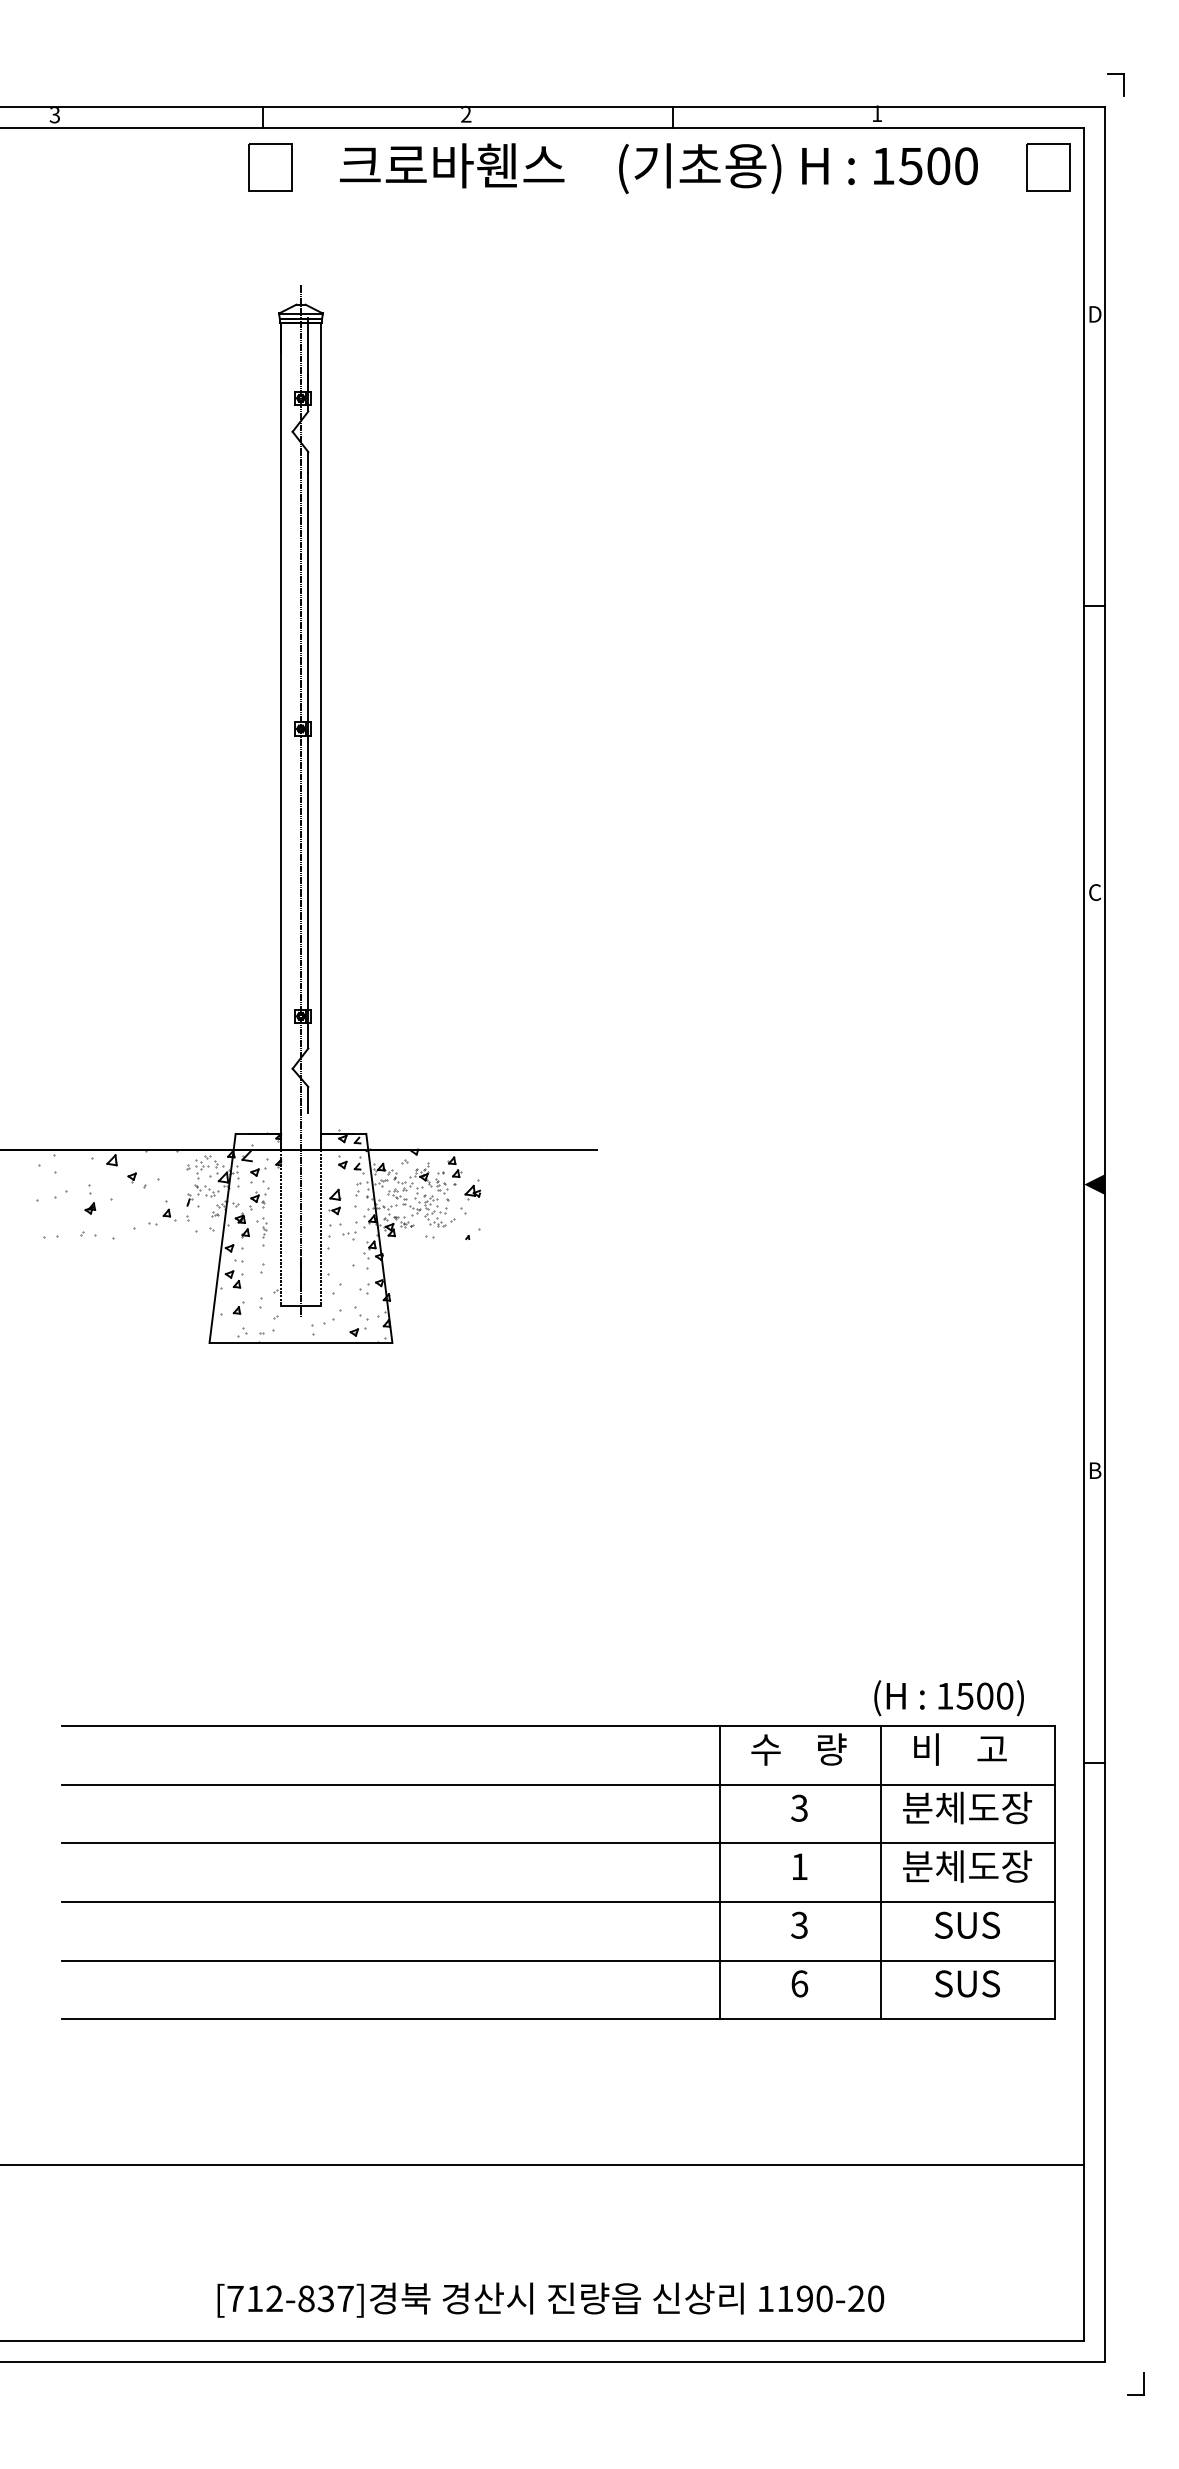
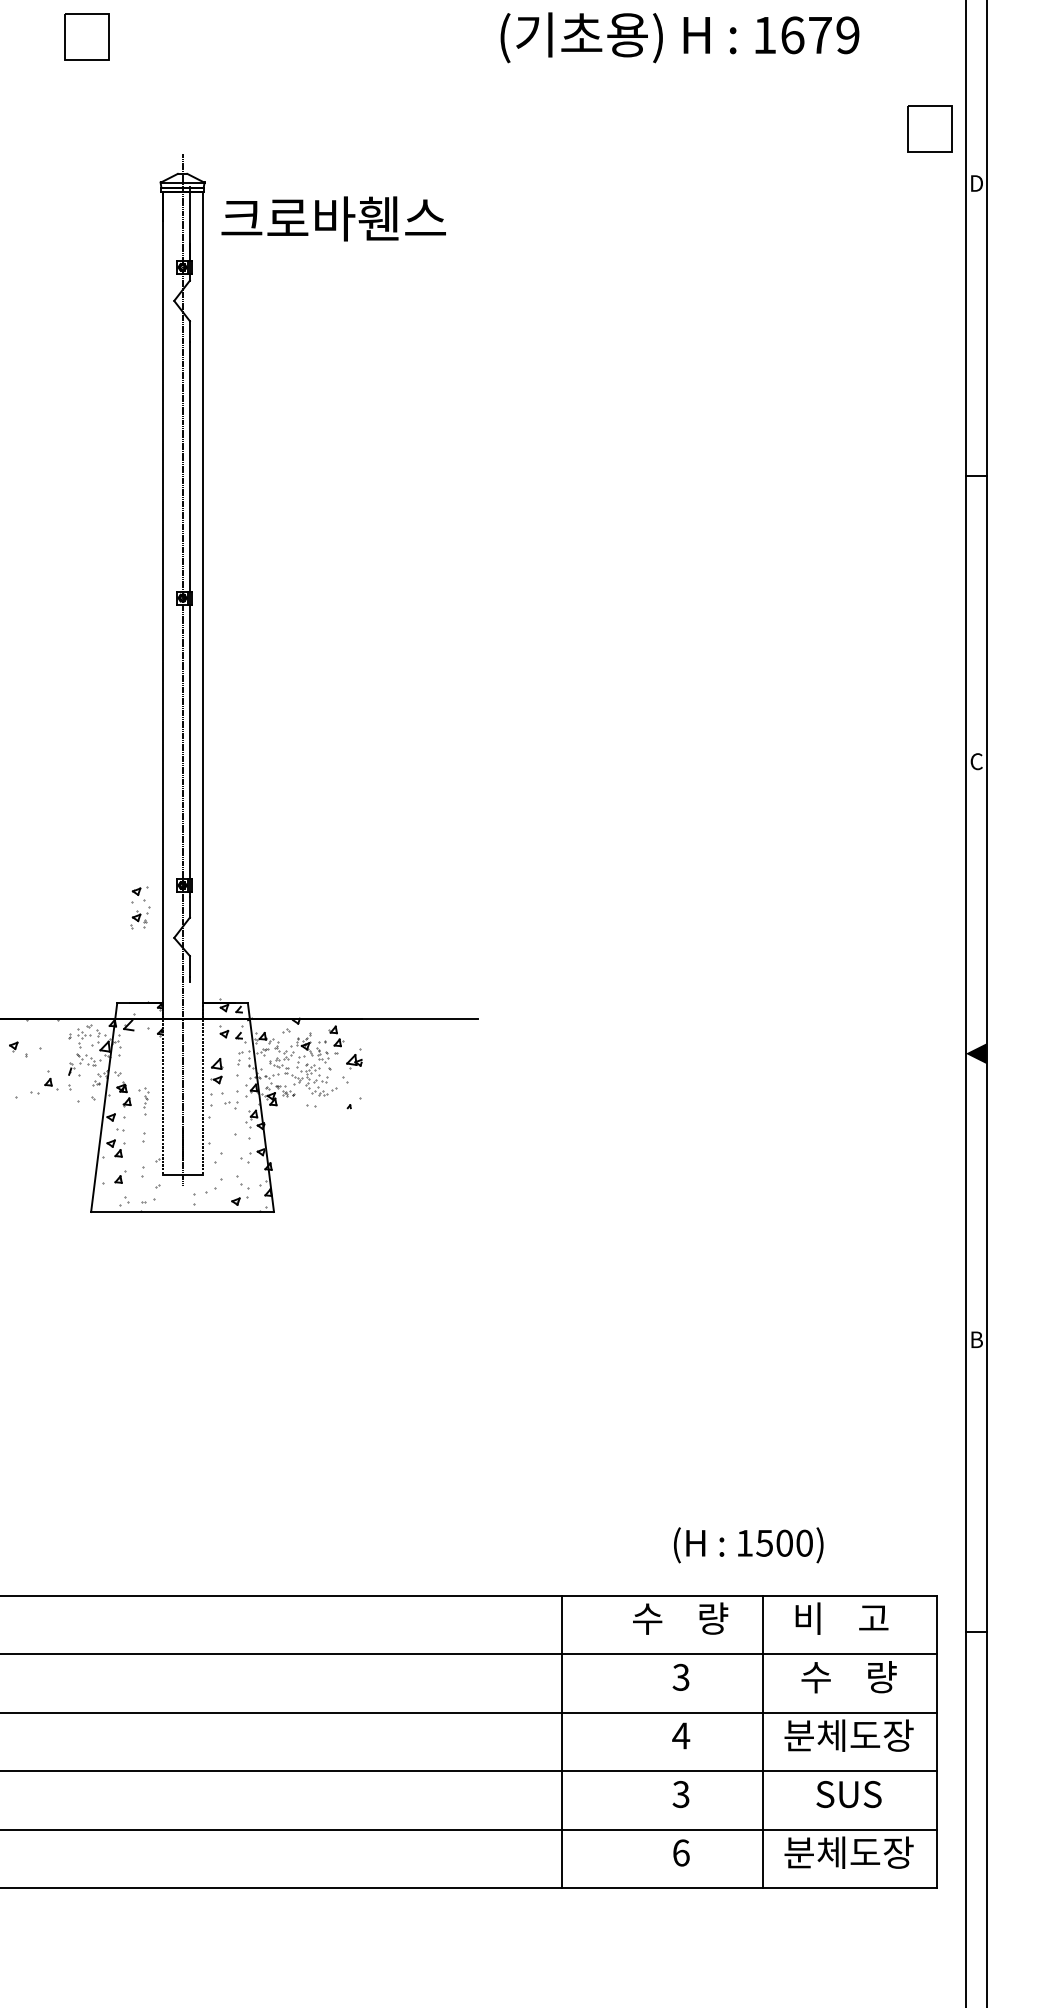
text: (452, 165) -> (334, 218), moved
text: (938, 166) -> (820, 35), 1500 -> 1679
part: (270, 167) -> (87, 36), moved
part: (1048, 167) -> (930, 128), moved
part: (259, 1188) -> (141, 907), moved
text: (948, 1698) -> (748, 1545), moved
text: (967, 1807) -> (849, 1676), 분체도장 -> 수    량
text: (799, 1866) -> (681, 1735), 1 -> 4
line: (720, 1872) -> (562, 1741), moved
text: (967, 1983) -> (849, 1852), SUS -> 분체도장

